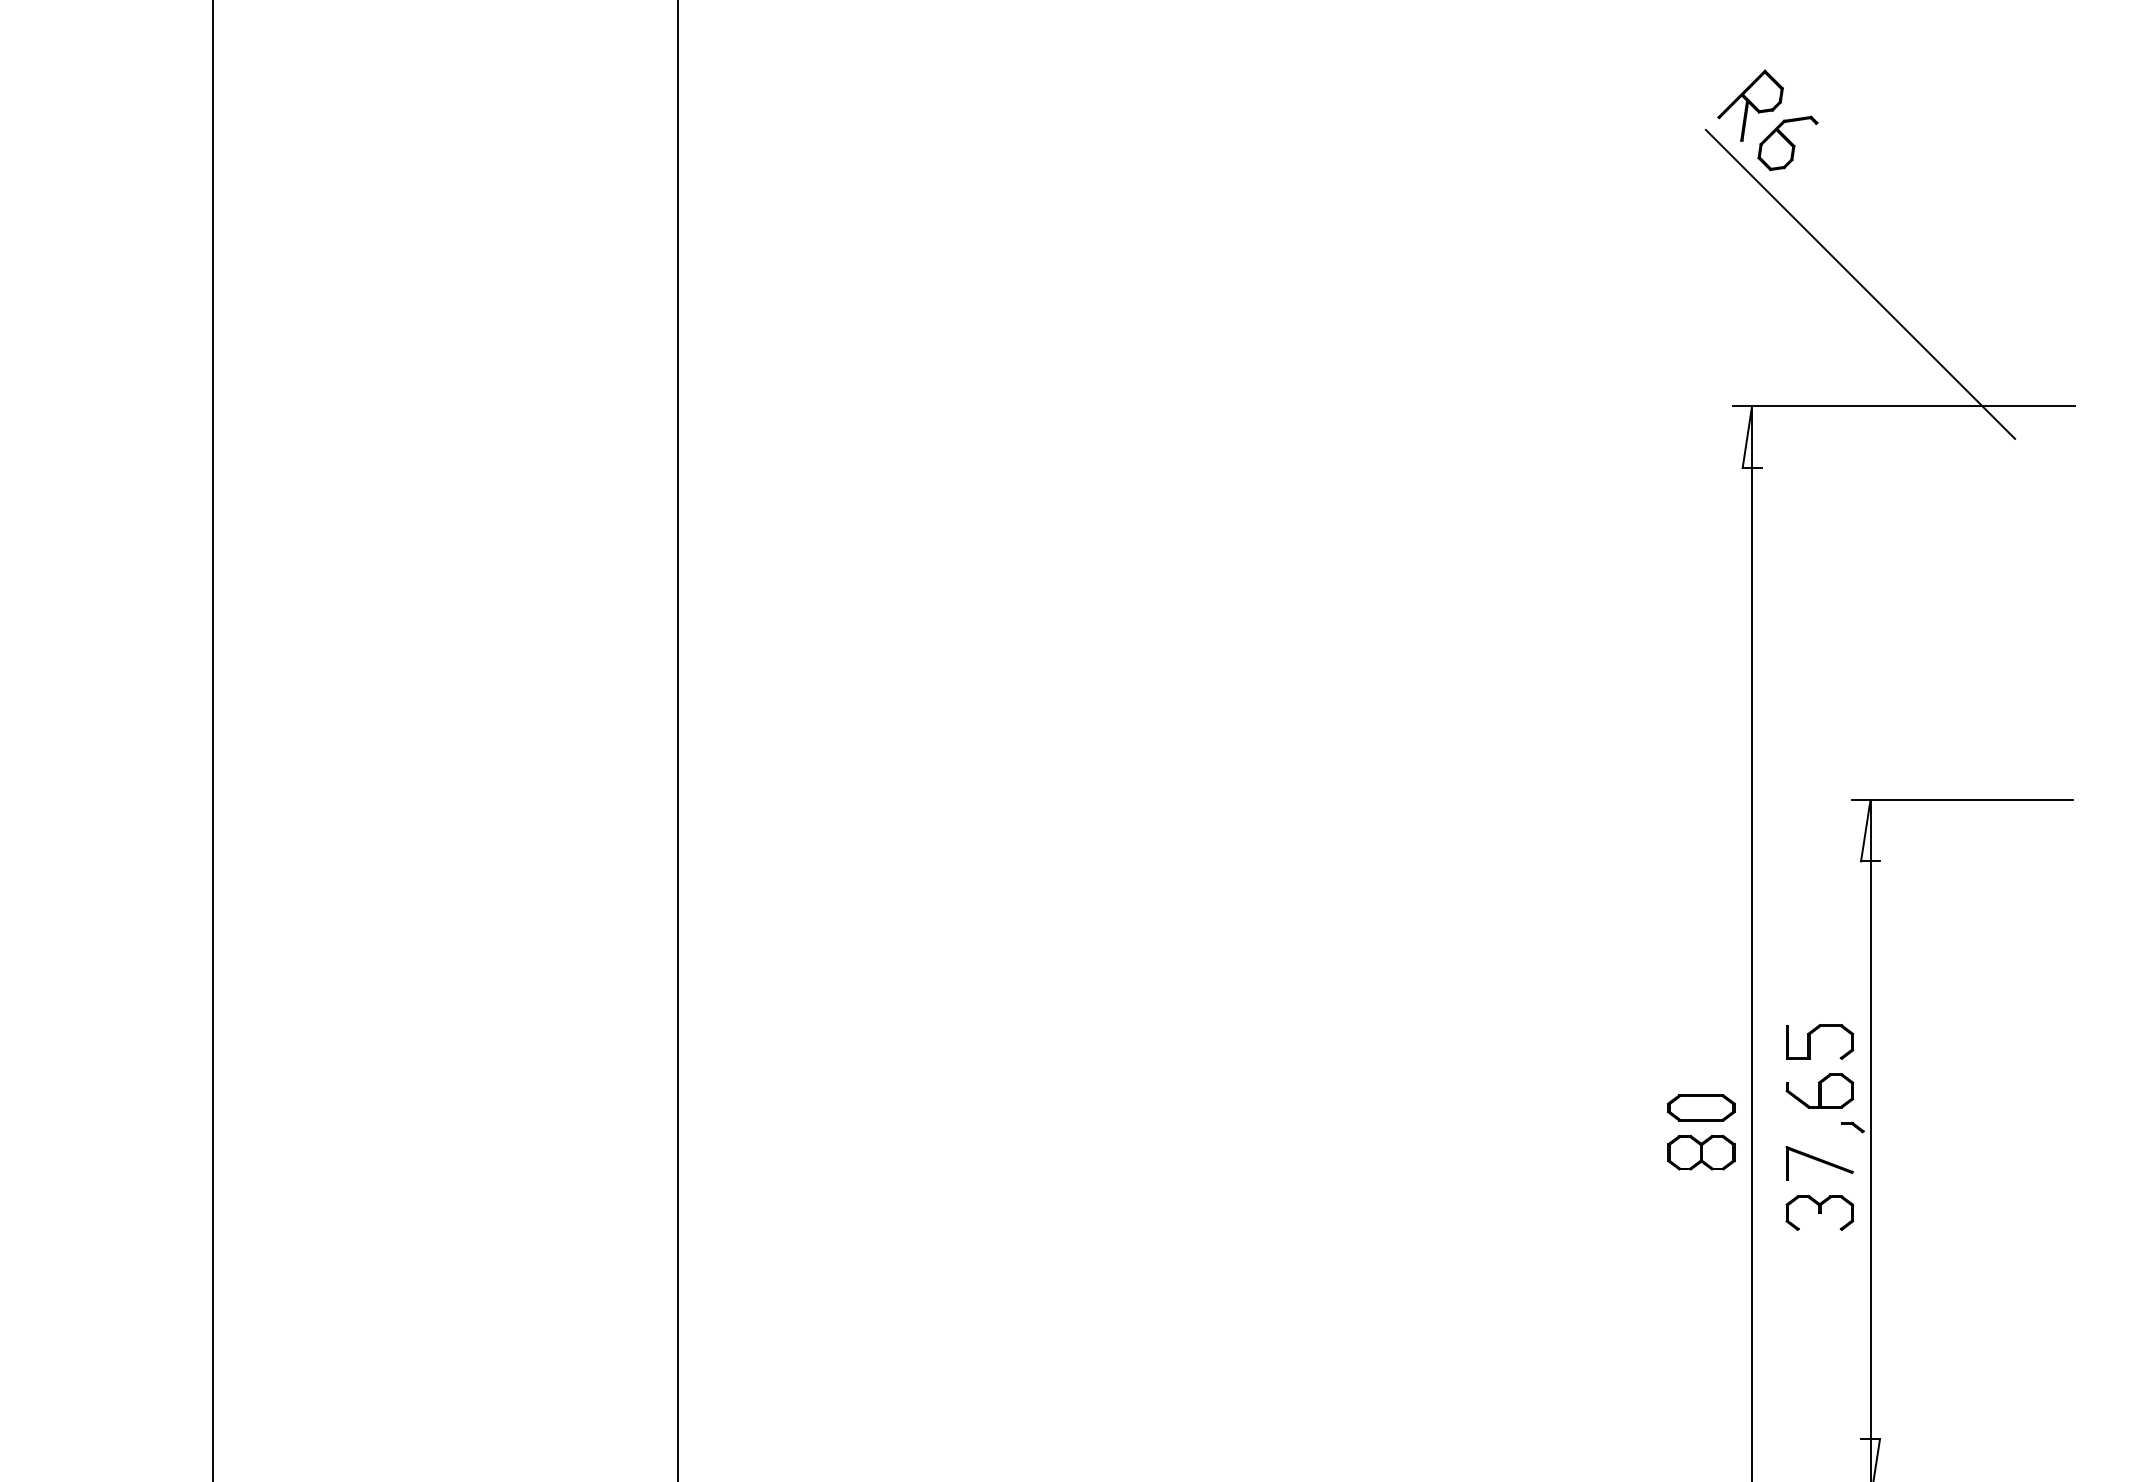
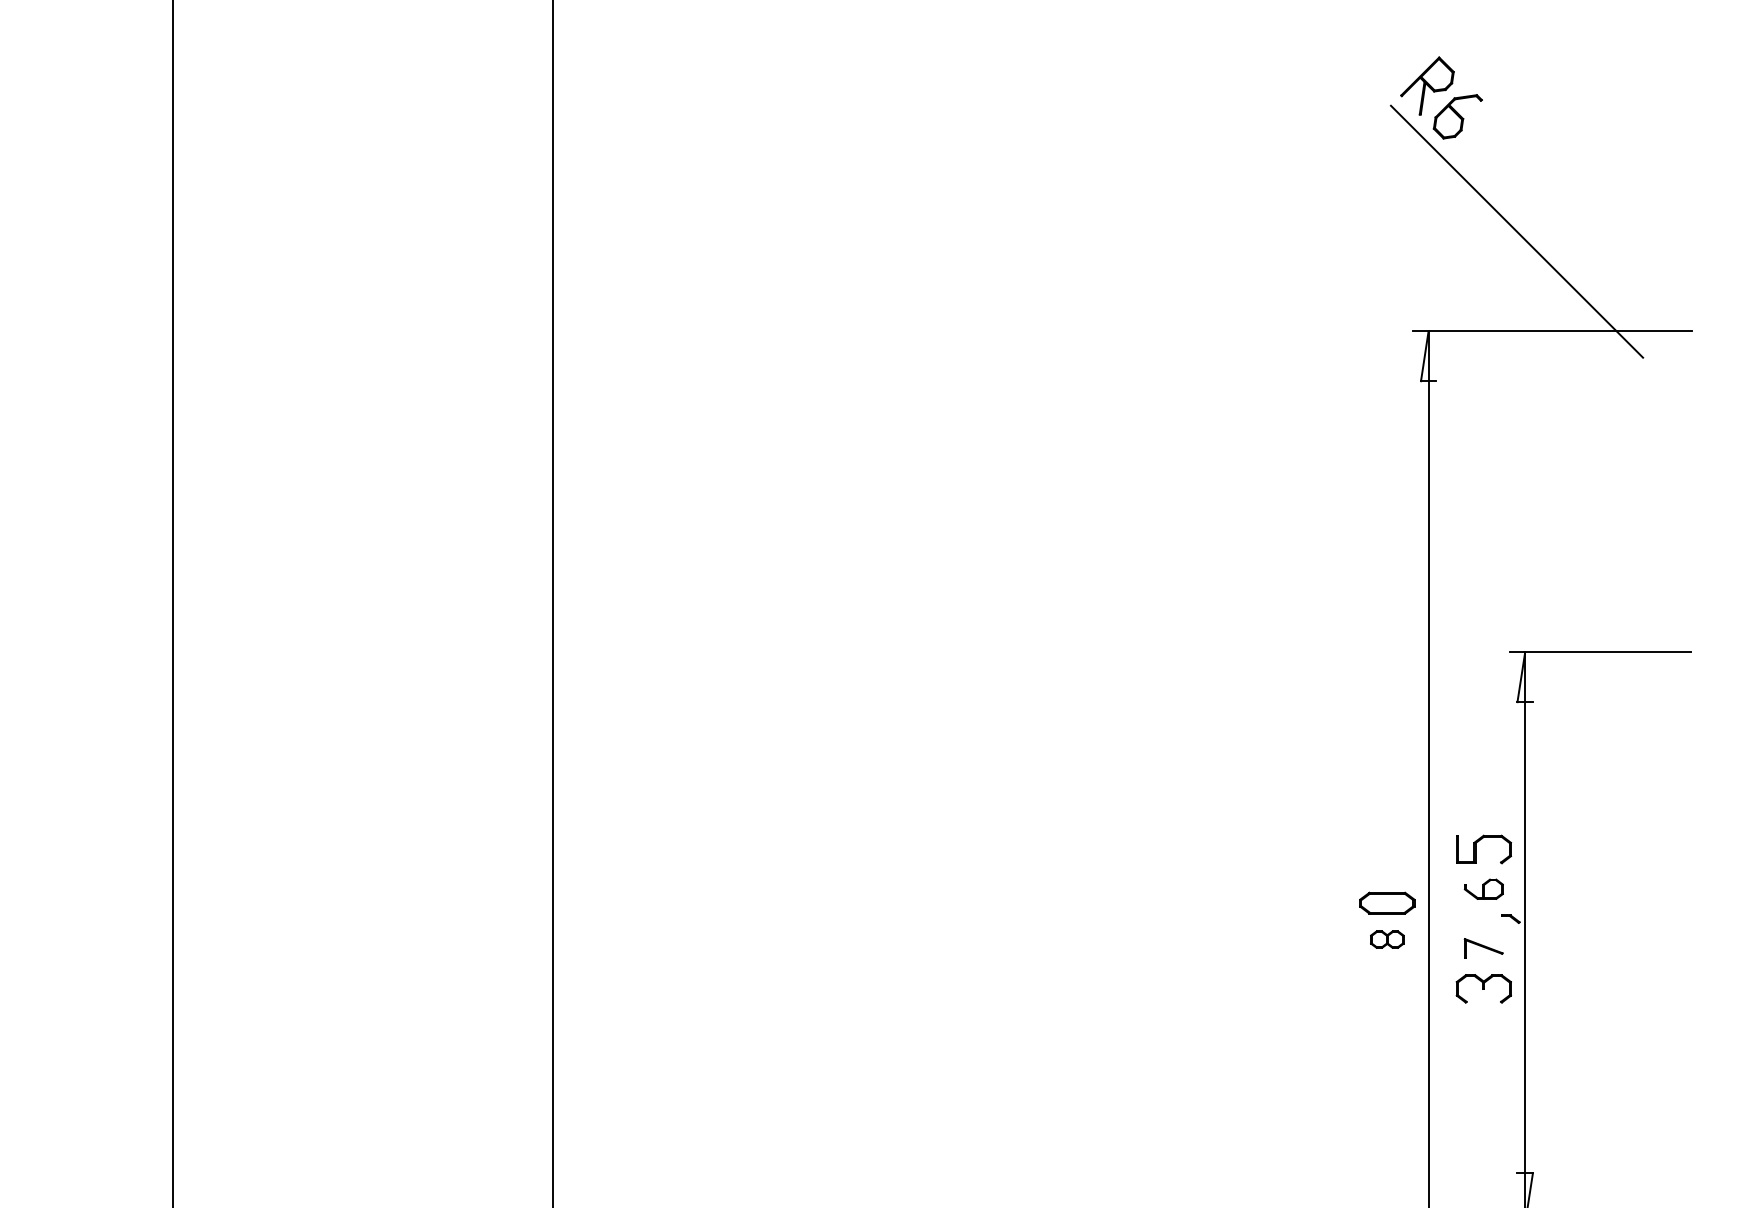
part: (1819, 1090) -> (1483, 888), size x0.7
part: (1701, 1152) -> (1387, 939), size x0.6
part: (1819, 1163) -> (1483, 948), size x0.7

